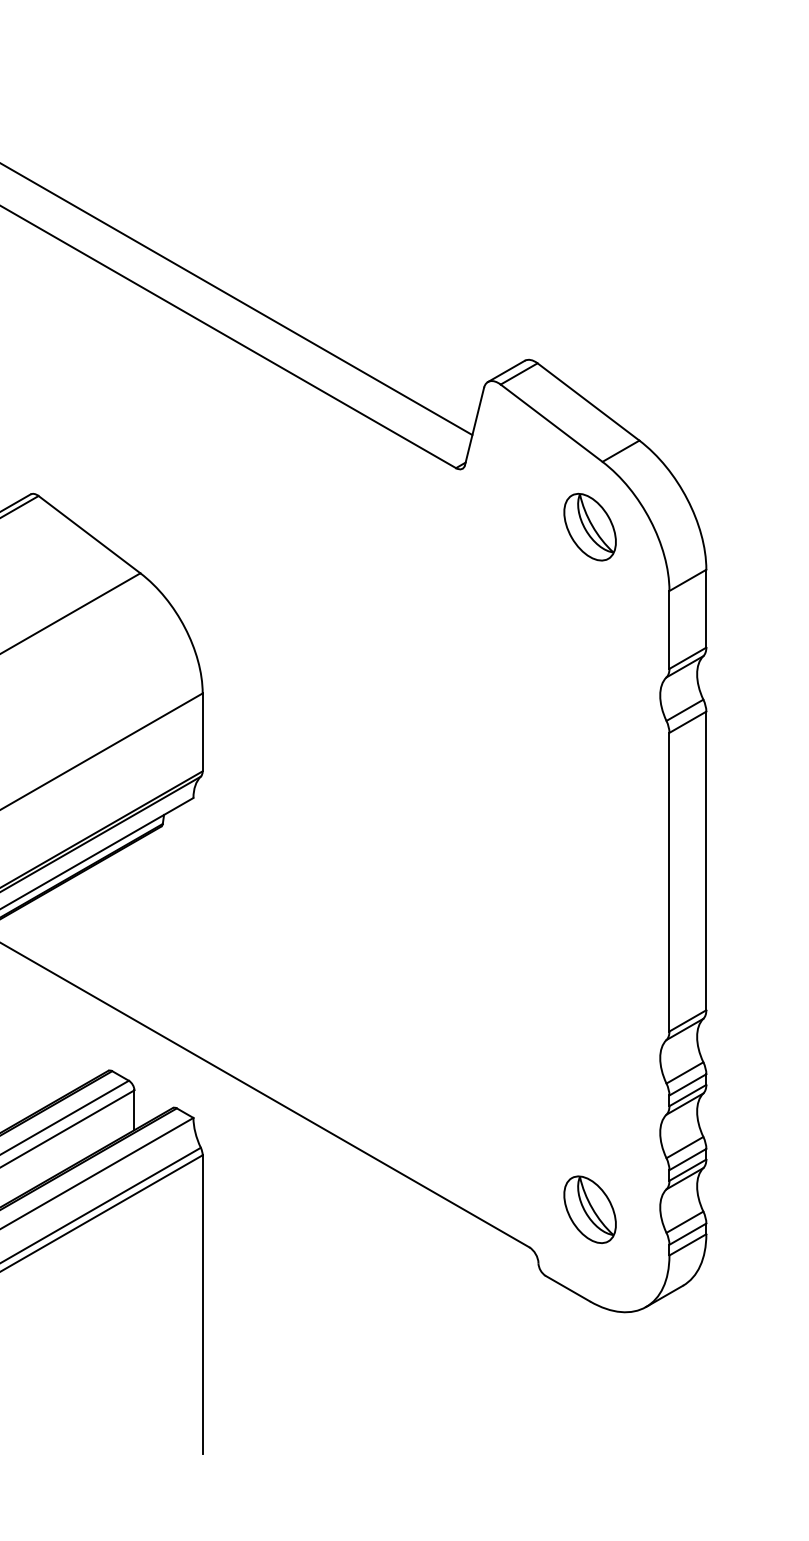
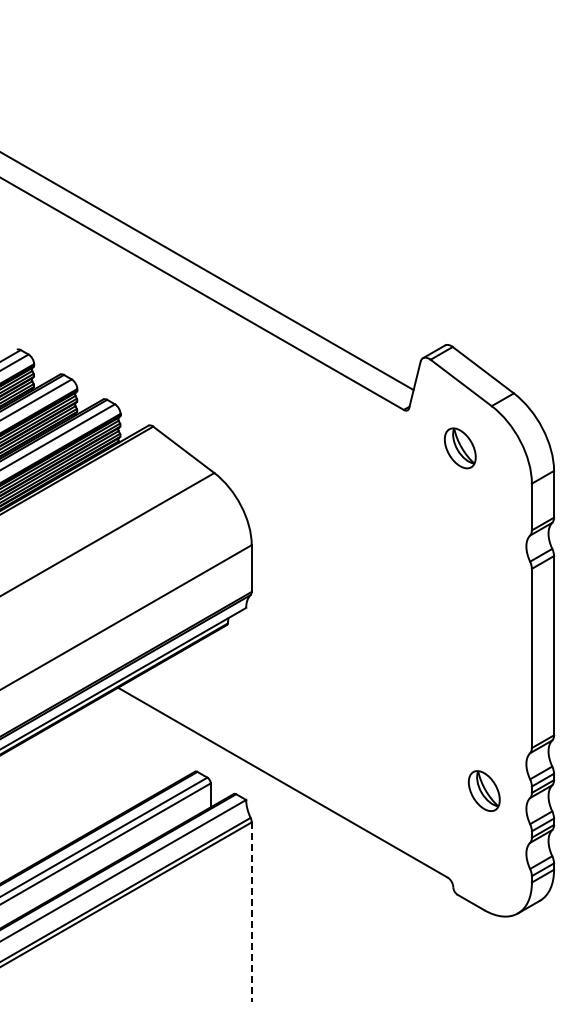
part: (590, 527) -> (460, 448), moved
part: (590, 1208) -> (484, 790), moved
line: (202, 1305) -> (251, 912), solid -> dashed

